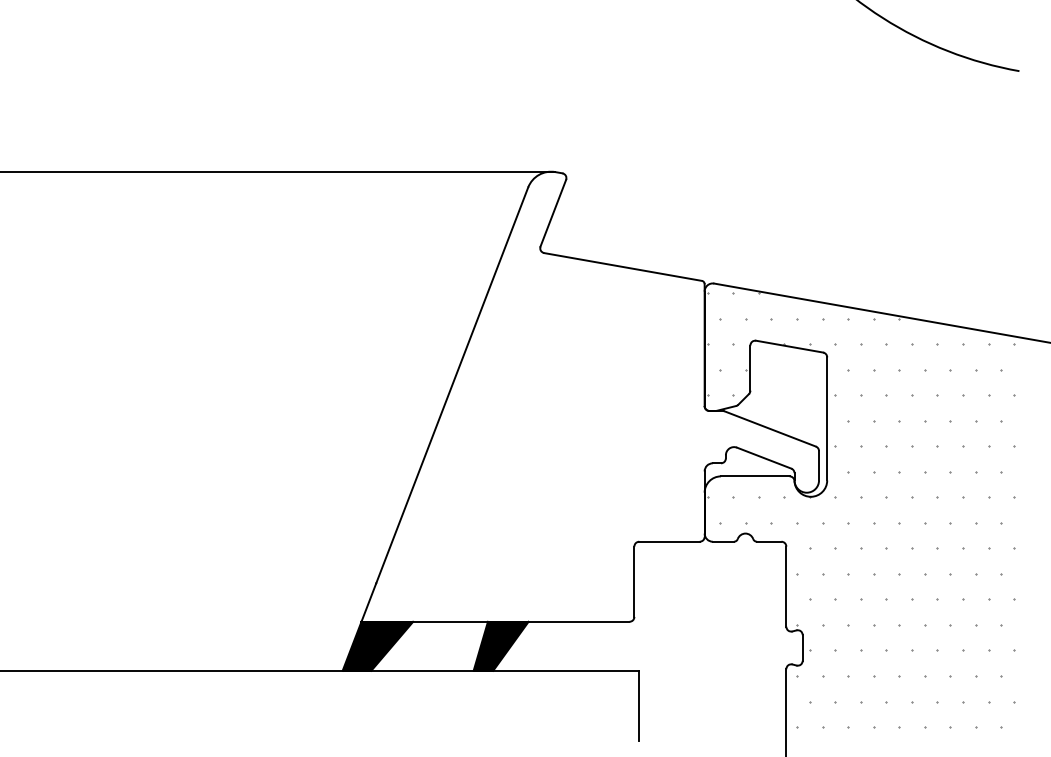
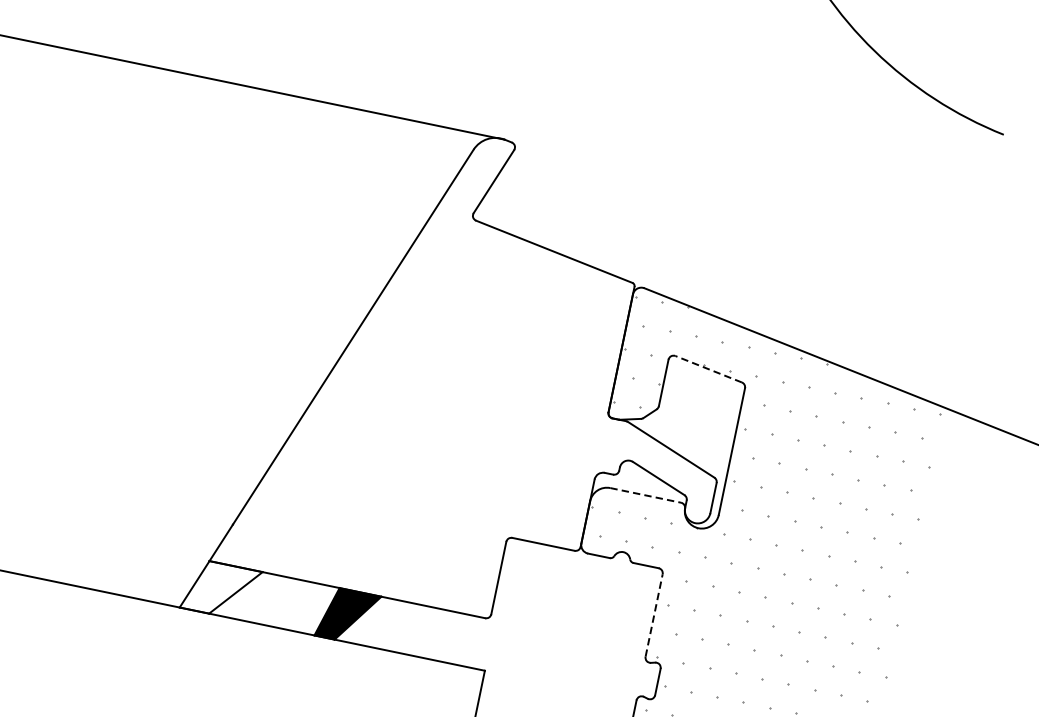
line: (789, 346) -> (708, 369), solid -> dashed
line: (755, 476) -> (645, 495), solid -> dashed
line: (786, 586) -> (654, 615), solid -> dashed
fill: (377, 645) -> (220, 588), removed

